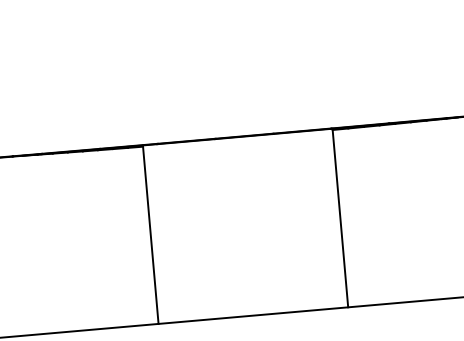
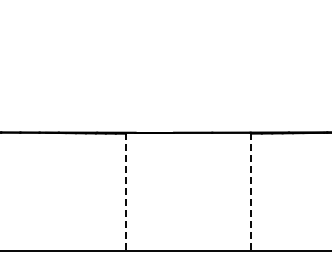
line: (340, 218) -> (251, 192), solid -> dashed
line: (150, 235) -> (125, 192), solid -> dashed

